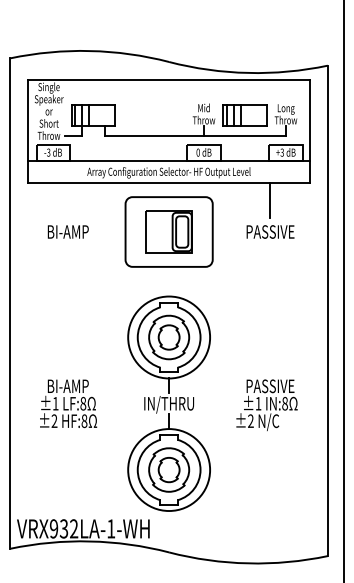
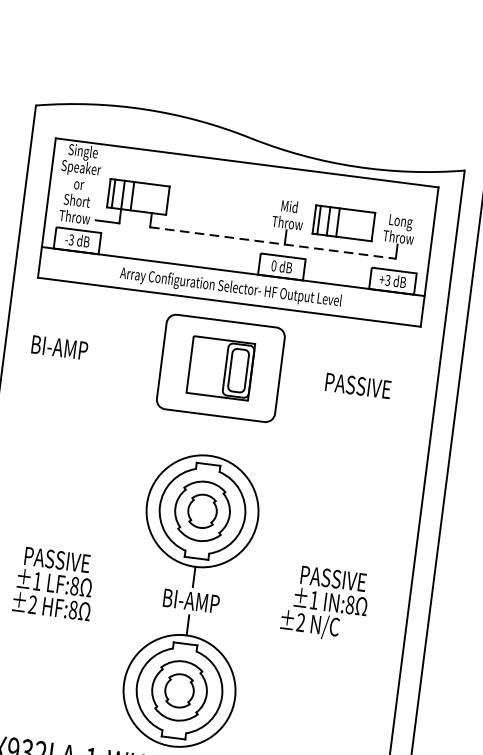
line: (195, 136) -> (273, 243), solid -> dashed
line: (270, 200) -> (363, 343), removed
text: (67, 231) -> (58, 346), moved
text: (68, 386) -> (57, 560), BI-AMP -> PASSIVE
text: (169, 404) -> (191, 602), IN/THRU -> BI-AMP
text: (266, 405) -> (324, 604), moved

